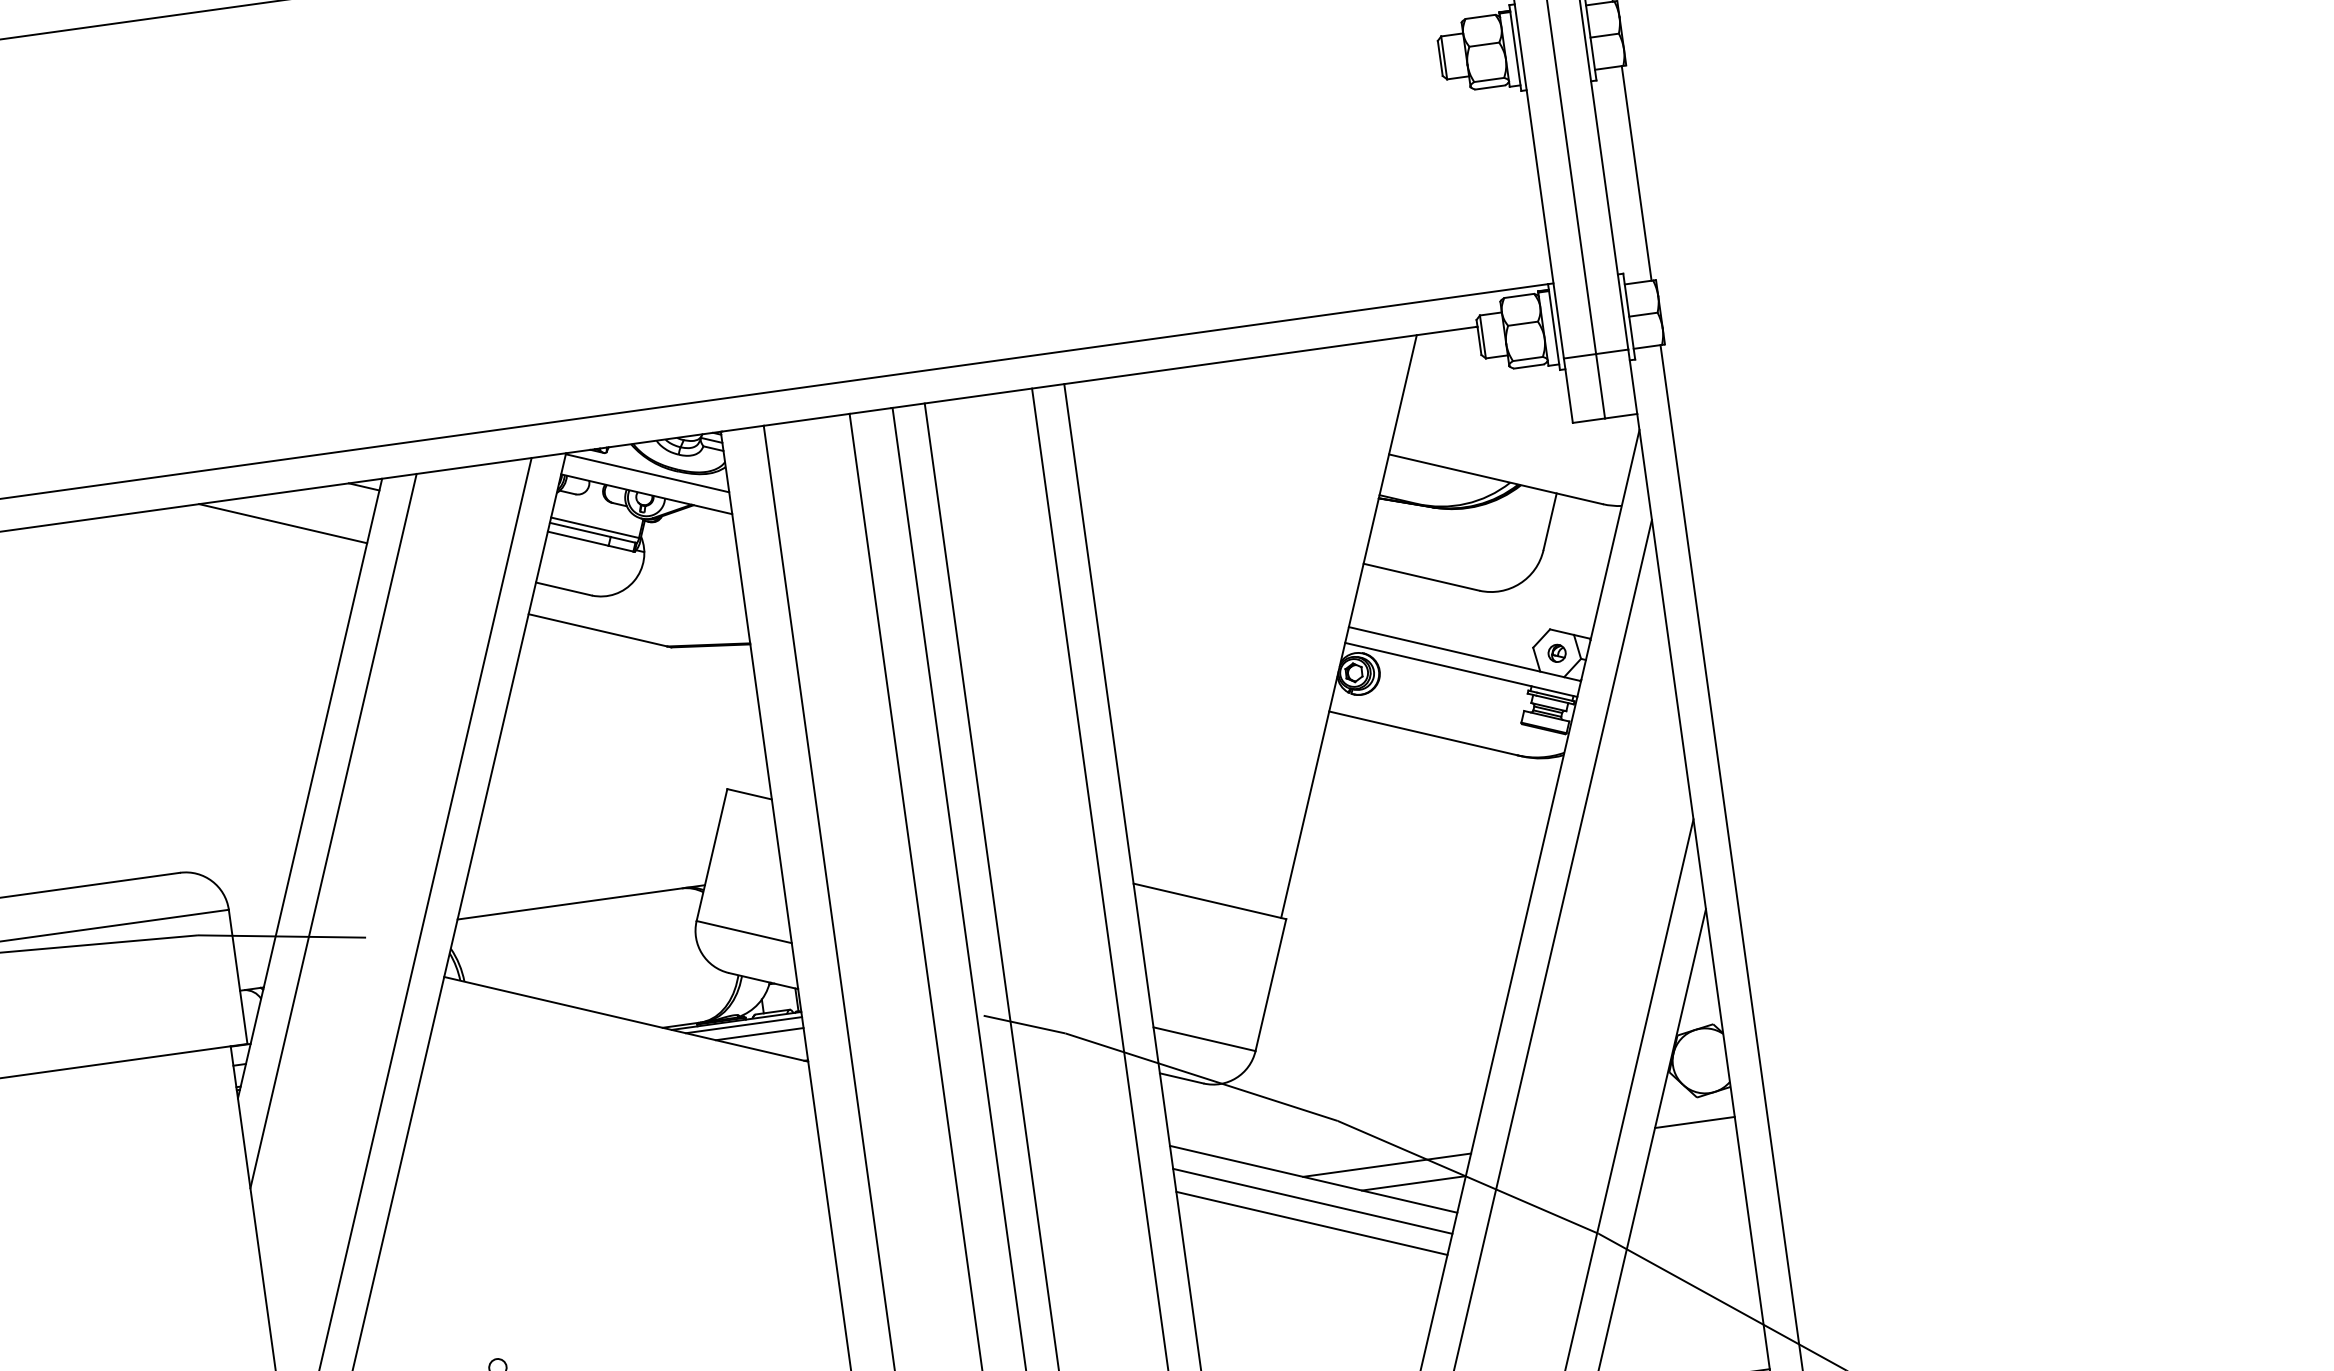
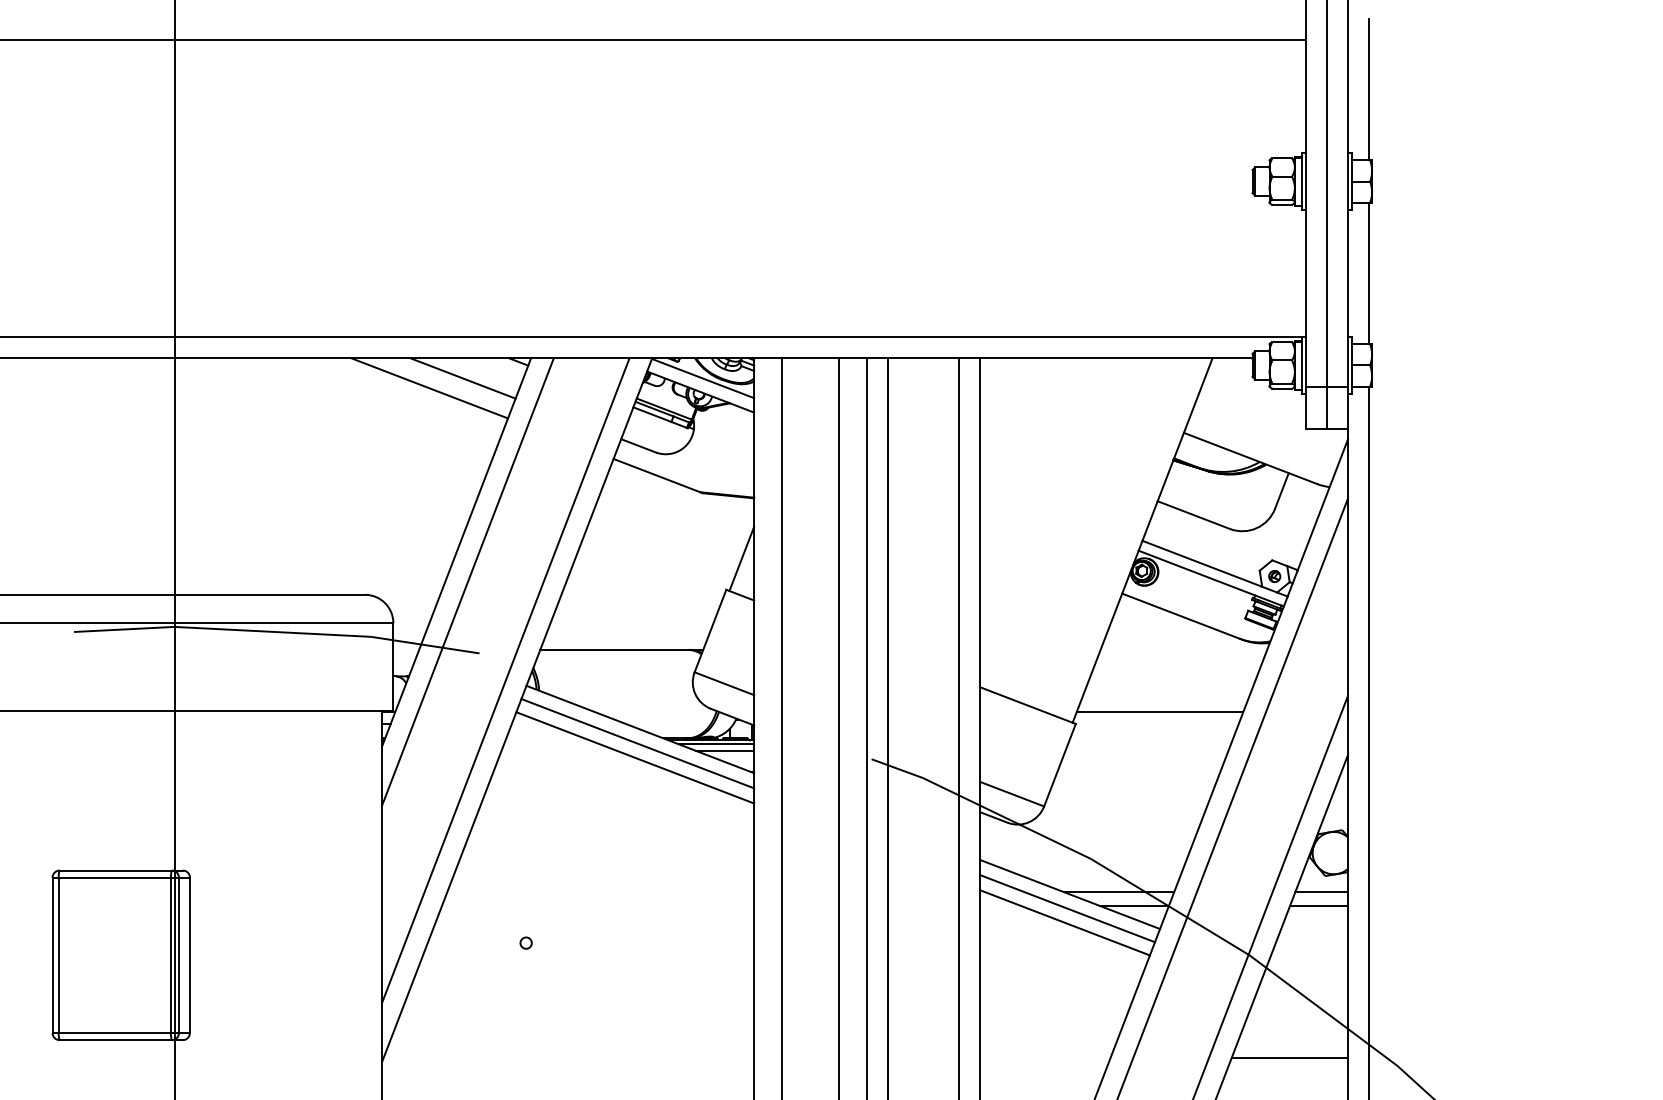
line: (234, 546) -> (429, 388), added
line: (743, 738) -> (741, 558), added
line: (1410, 882) -> (1159, 711), added
line: (624, 1041) -> (637, 743), added
line: (624, 1062) -> (635, 757), added
line: (1693, 1145) -> (1318, 906), added

